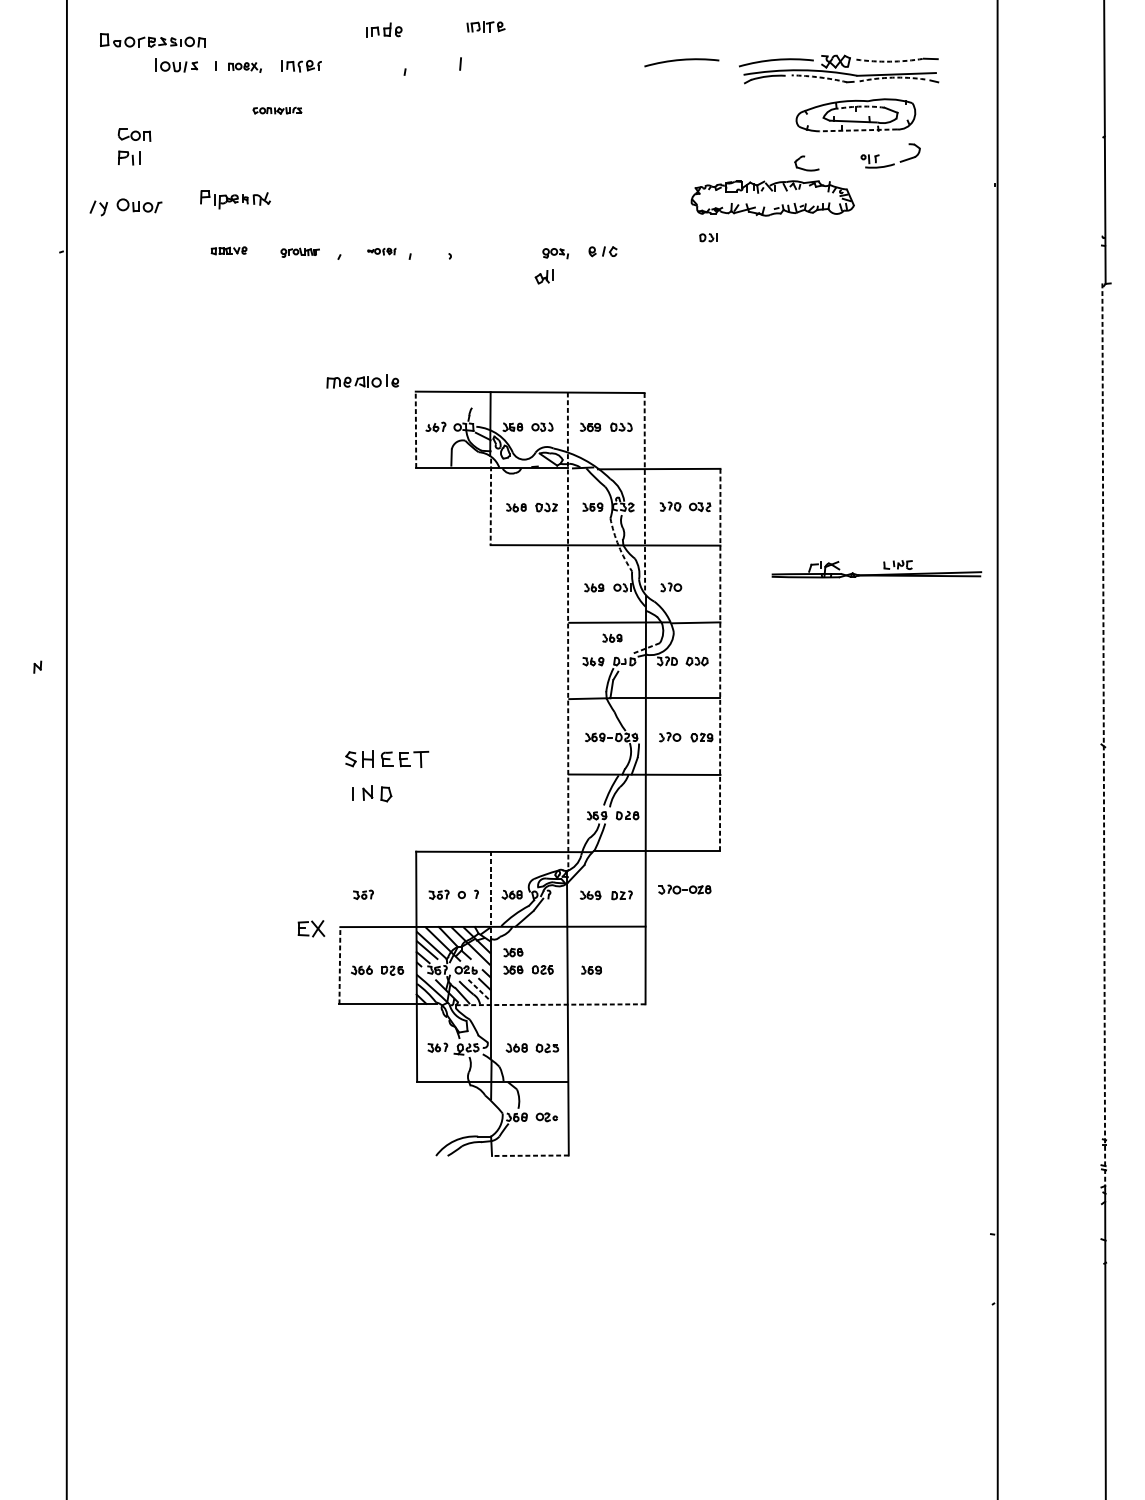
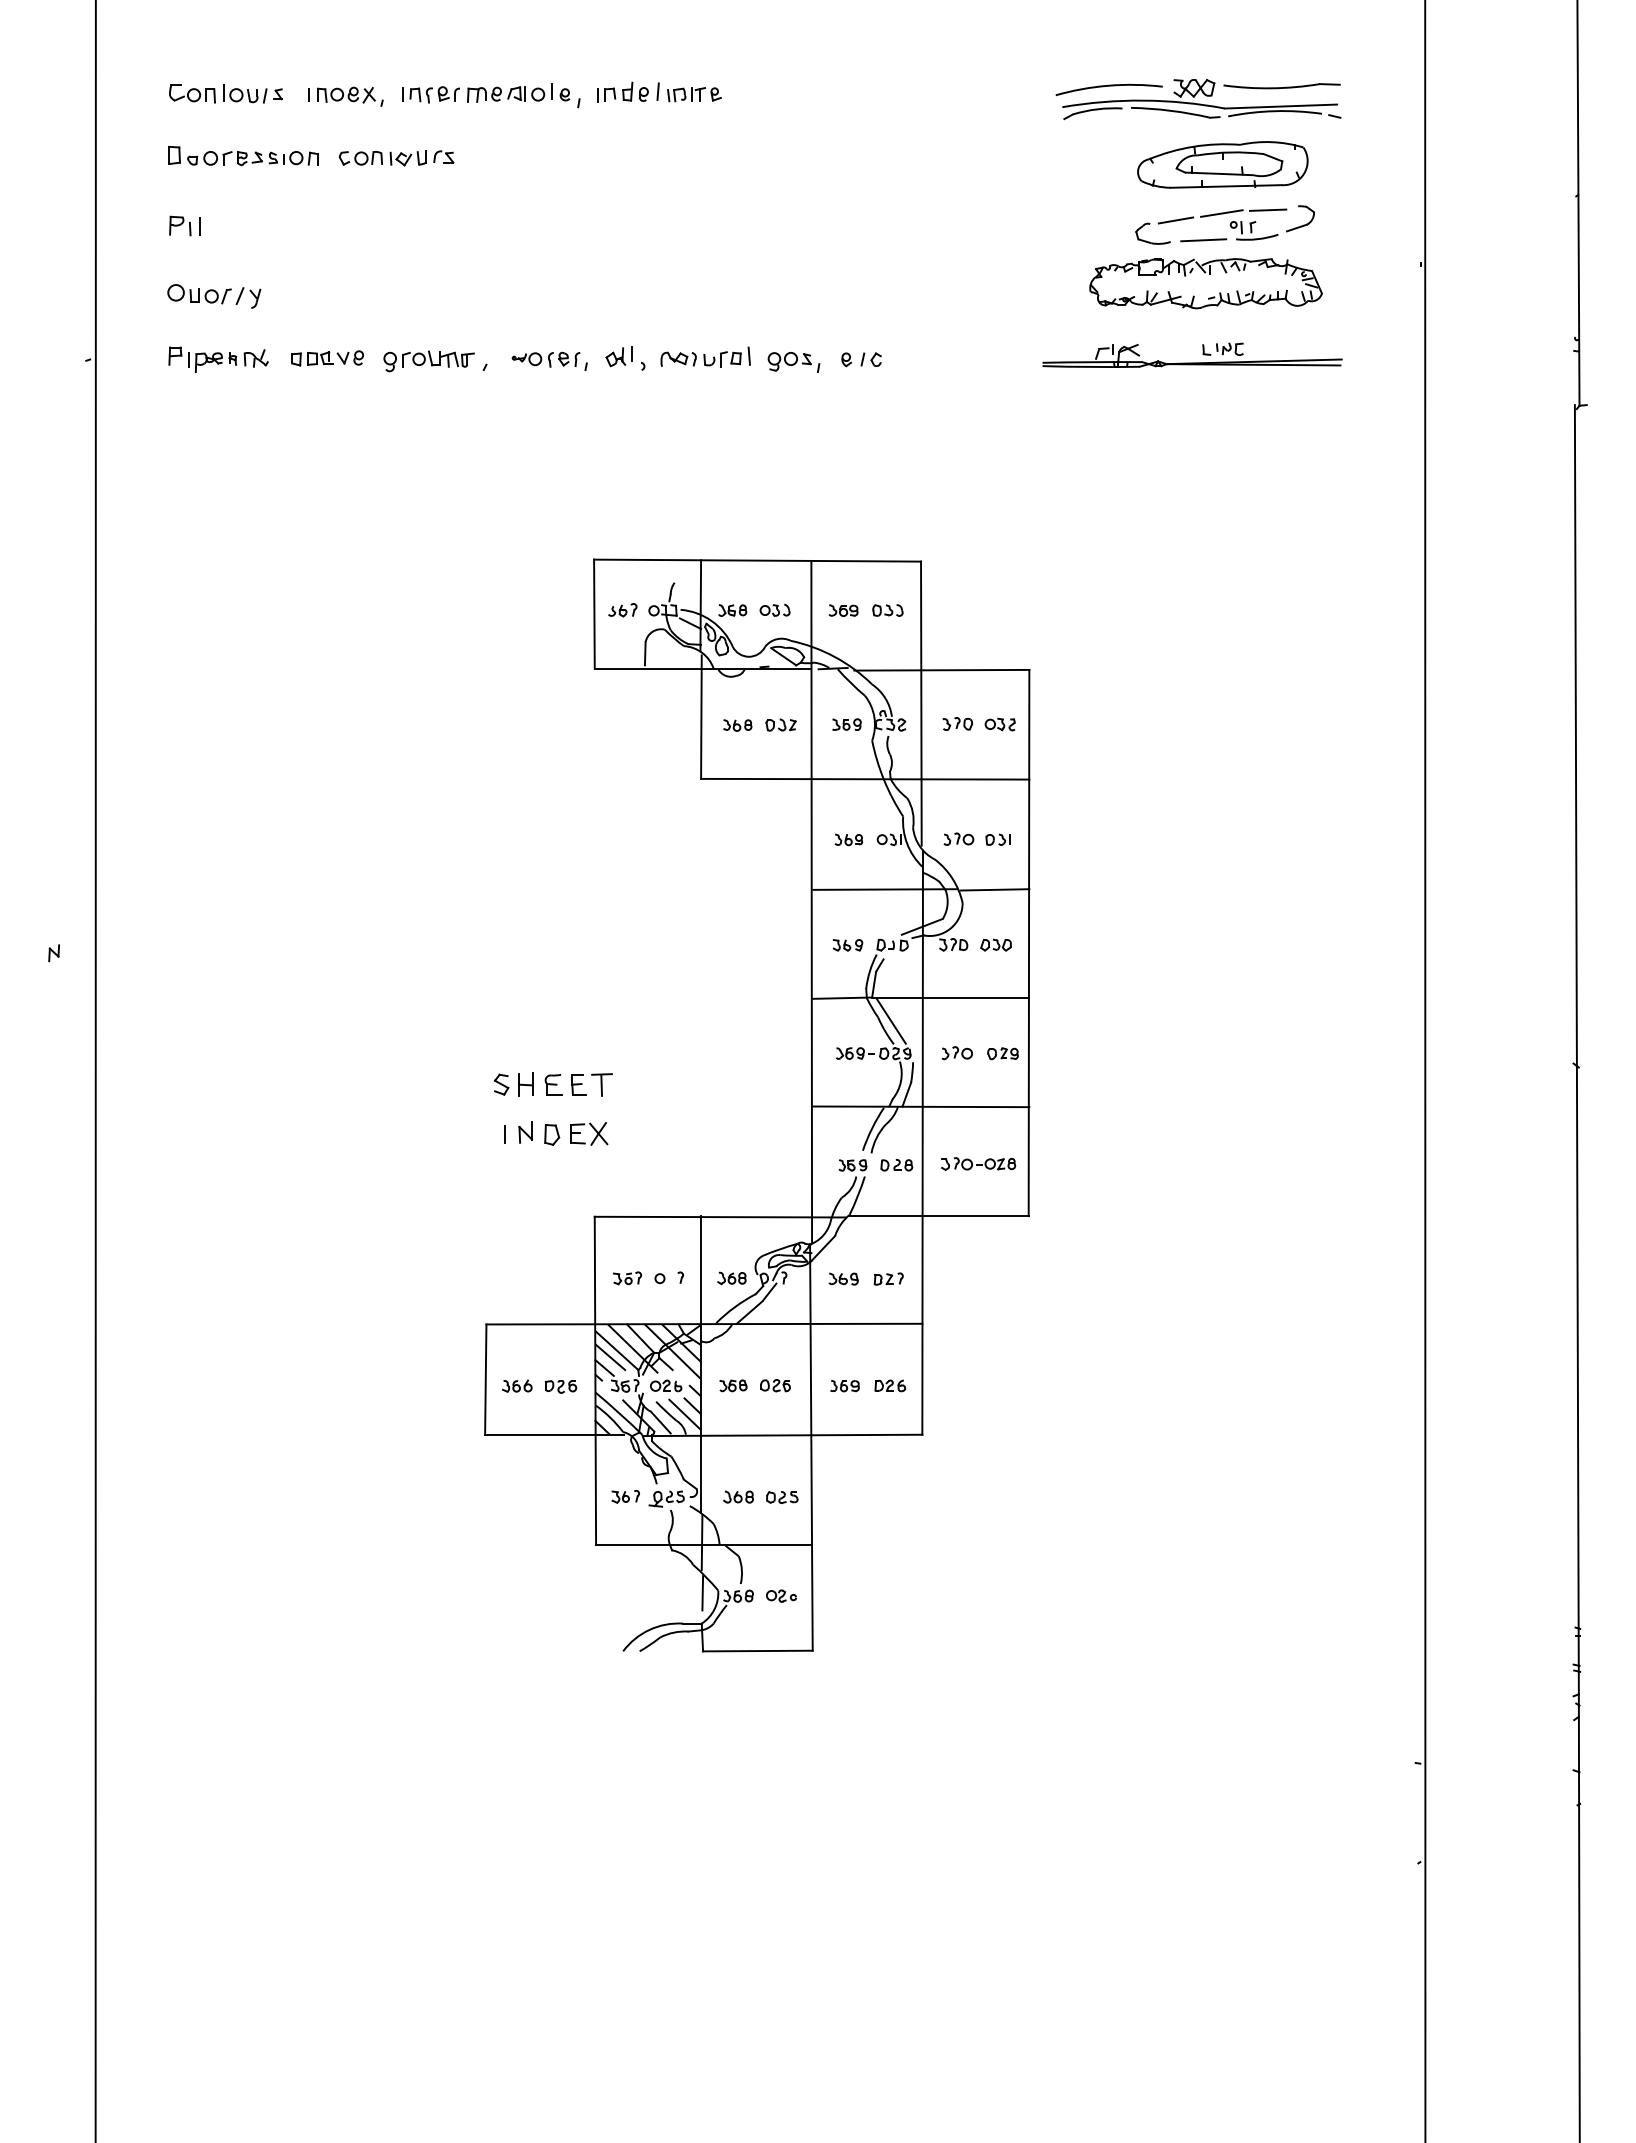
part: (486, 26) -> (694, 94), moved
part: (383, 29) -> (622, 91), moved
part: (152, 40) -> (243, 155), moved
arc: (681, 60) -> (973, 86), removed
arc: (889, 61) -> (1271, 88), dashed -> solid
part: (245, 67) -> (350, 96), size x1.43
arc: (819, 77) -> (1170, 110), dashed -> solid
arc: (892, 77) -> (1274, 111), dashed -> solid
arc: (861, 106) -> (1230, 152), dashed -> solid
part: (277, 110) -> (396, 158), size x1.67
line: (857, 130) -> (1225, 186), dashed -> solid
part: (134, 134) -> (192, 93), moved
line: (887, 146) -> (1267, 209), added
line: (854, 149) -> (1221, 213), added
line: (822, 154) -> (1175, 220), added
line: (842, 168) -> (1203, 240), added
part: (772, 198) -> (1205, 283), moved
part: (235, 199) -> (218, 359), moved
part: (98, 208) -> (248, 297), moved
part: (707, 237) -> (997, 839), moved
part: (493, 249) -> (705, 356), added
part: (229, 250) -> (327, 358), size x1.43
part: (381, 251) -> (545, 359), size x1.67
part: (299, 252) -> (428, 361), size x1.67
part: (555, 253) -> (793, 362), size x1.43
part: (544, 276) -> (618, 356), moved
part: (362, 381) -> (518, 92), moved
line: (416, 429) -> (594, 613), dashed -> solid
line: (644, 493) -> (921, 704), dashed -> solid
line: (490, 502) -> (701, 717), dashed -> solid
arc: (619, 546) -> (884, 780), dashed -> solid
part: (876, 574) -> (1192, 362), moved
line: (567, 631) -> (811, 902), dashed -> solid
part: (612, 637) -> (874, 911), removed
line: (645, 648) -> (922, 926), dashed -> solid
line: (720, 660) -> (1029, 943), dashed -> solid
line: (623, 714) -> (890, 1020), added
line: (1103, 734) -> (1576, 1049), dashed -> solid
part: (684, 889) -> (978, 1163), moved
part: (363, 894) -> (519, 1278), removed
line: (490, 895) -> (701, 1279), dashed -> solid
part: (311, 928) -> (589, 1133), moved
part: (513, 952) -> (733, 1360), removed
line: (339, 965) -> (485, 1379), dashed -> solid
part: (623, 969) -> (890, 1385), added
line: (479, 990) -> (685, 1414), dashed -> solid
line: (547, 1004) -> (782, 1435), dashed -> solid
line: (491, 1115) -> (702, 1593), added
line: (530, 1156) -> (757, 1651), dashed -> solid

